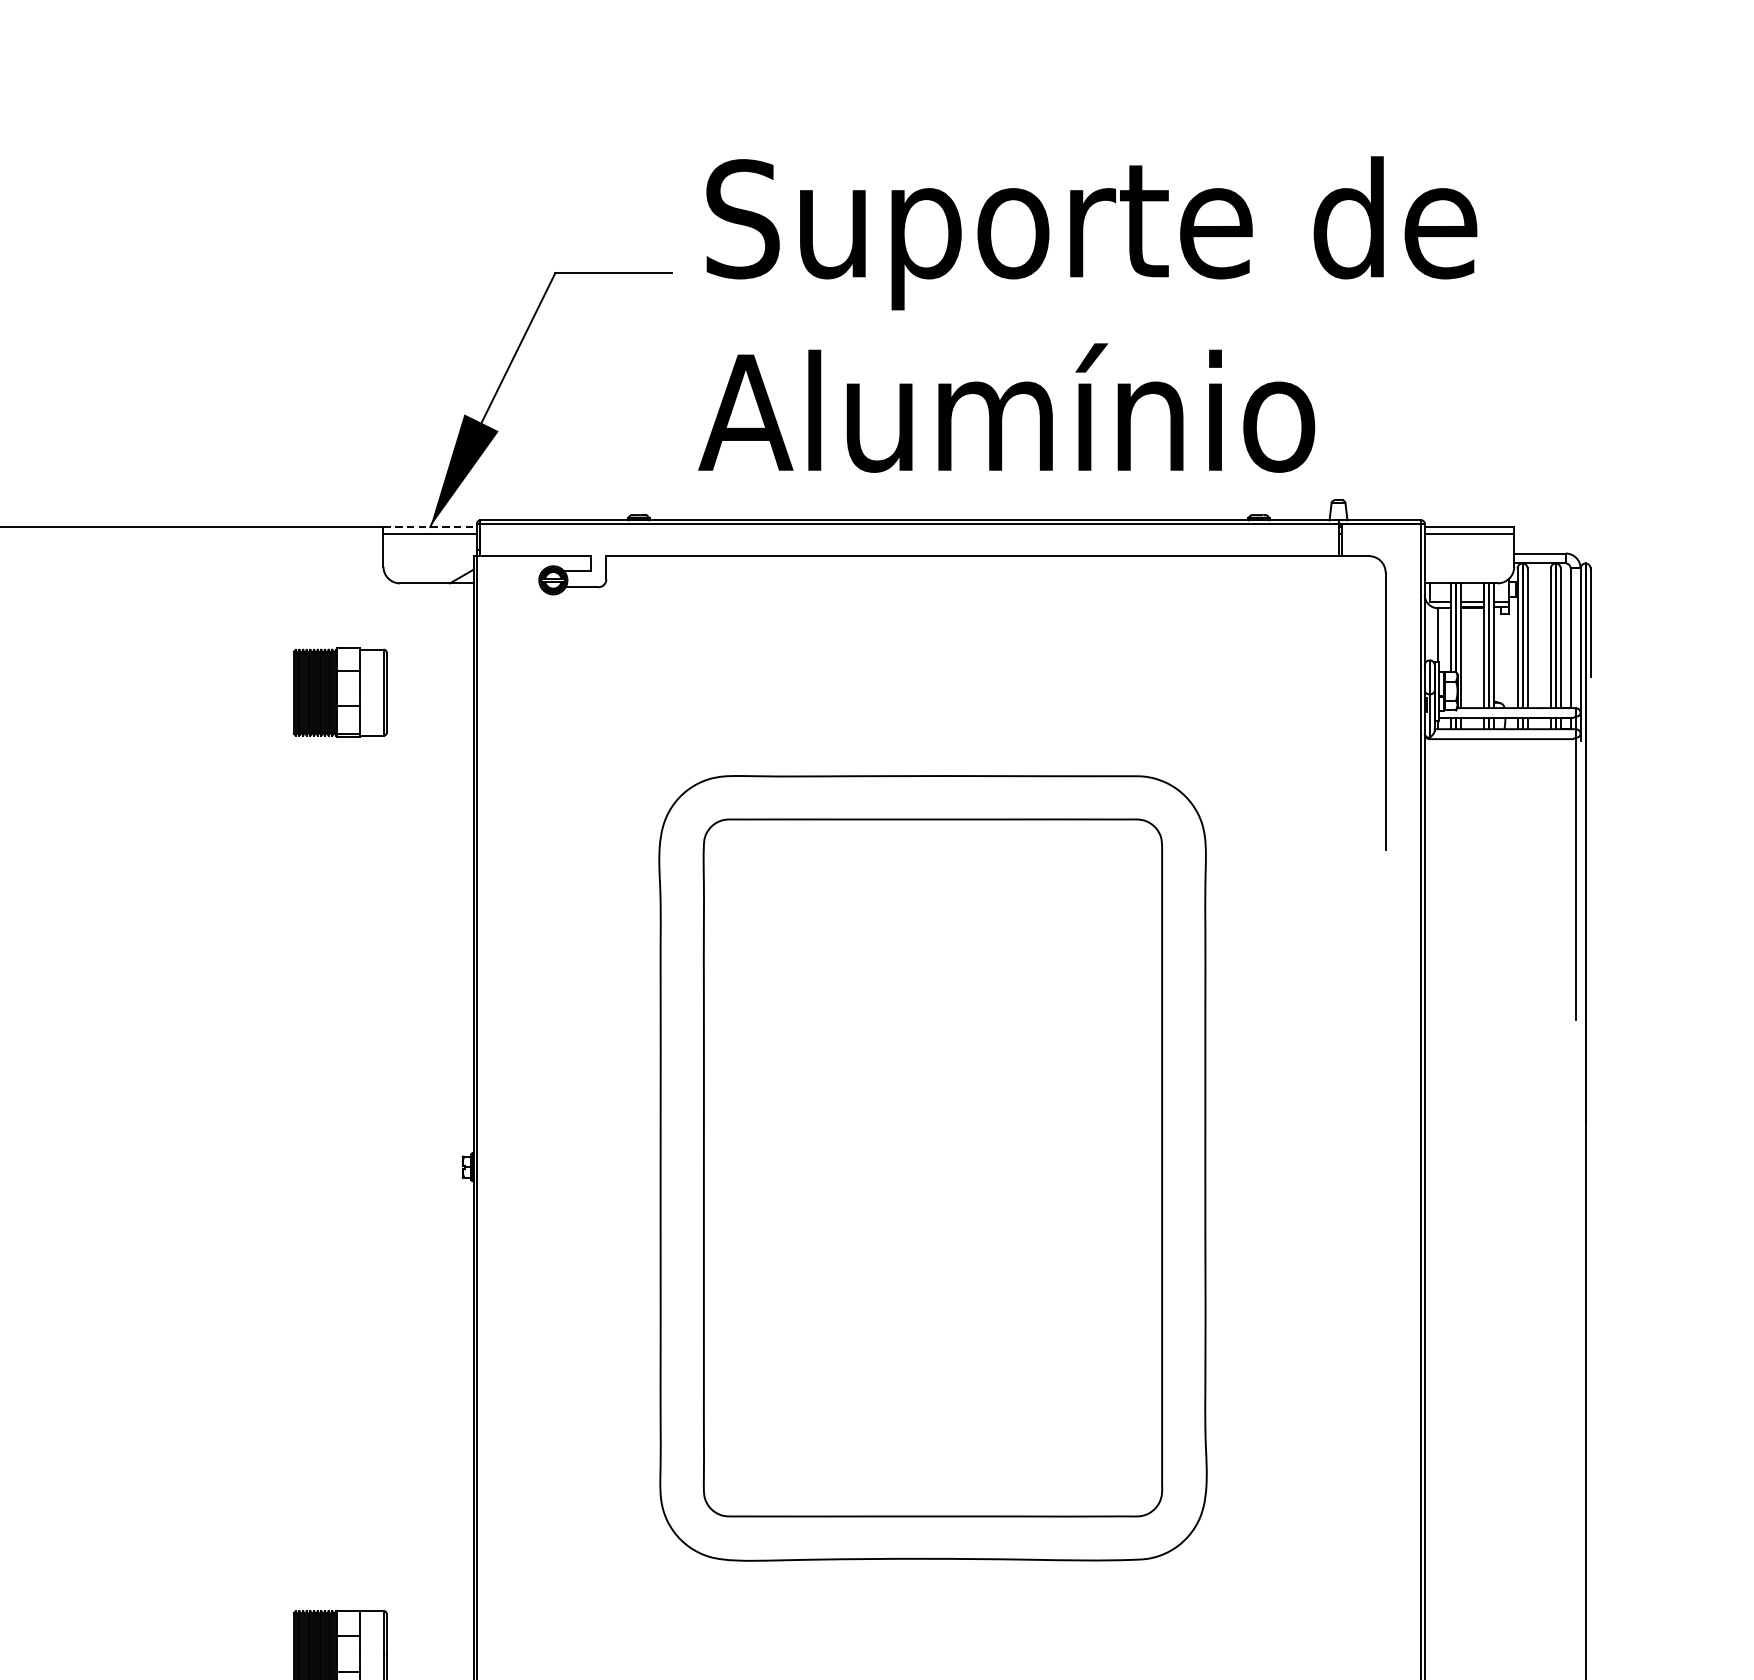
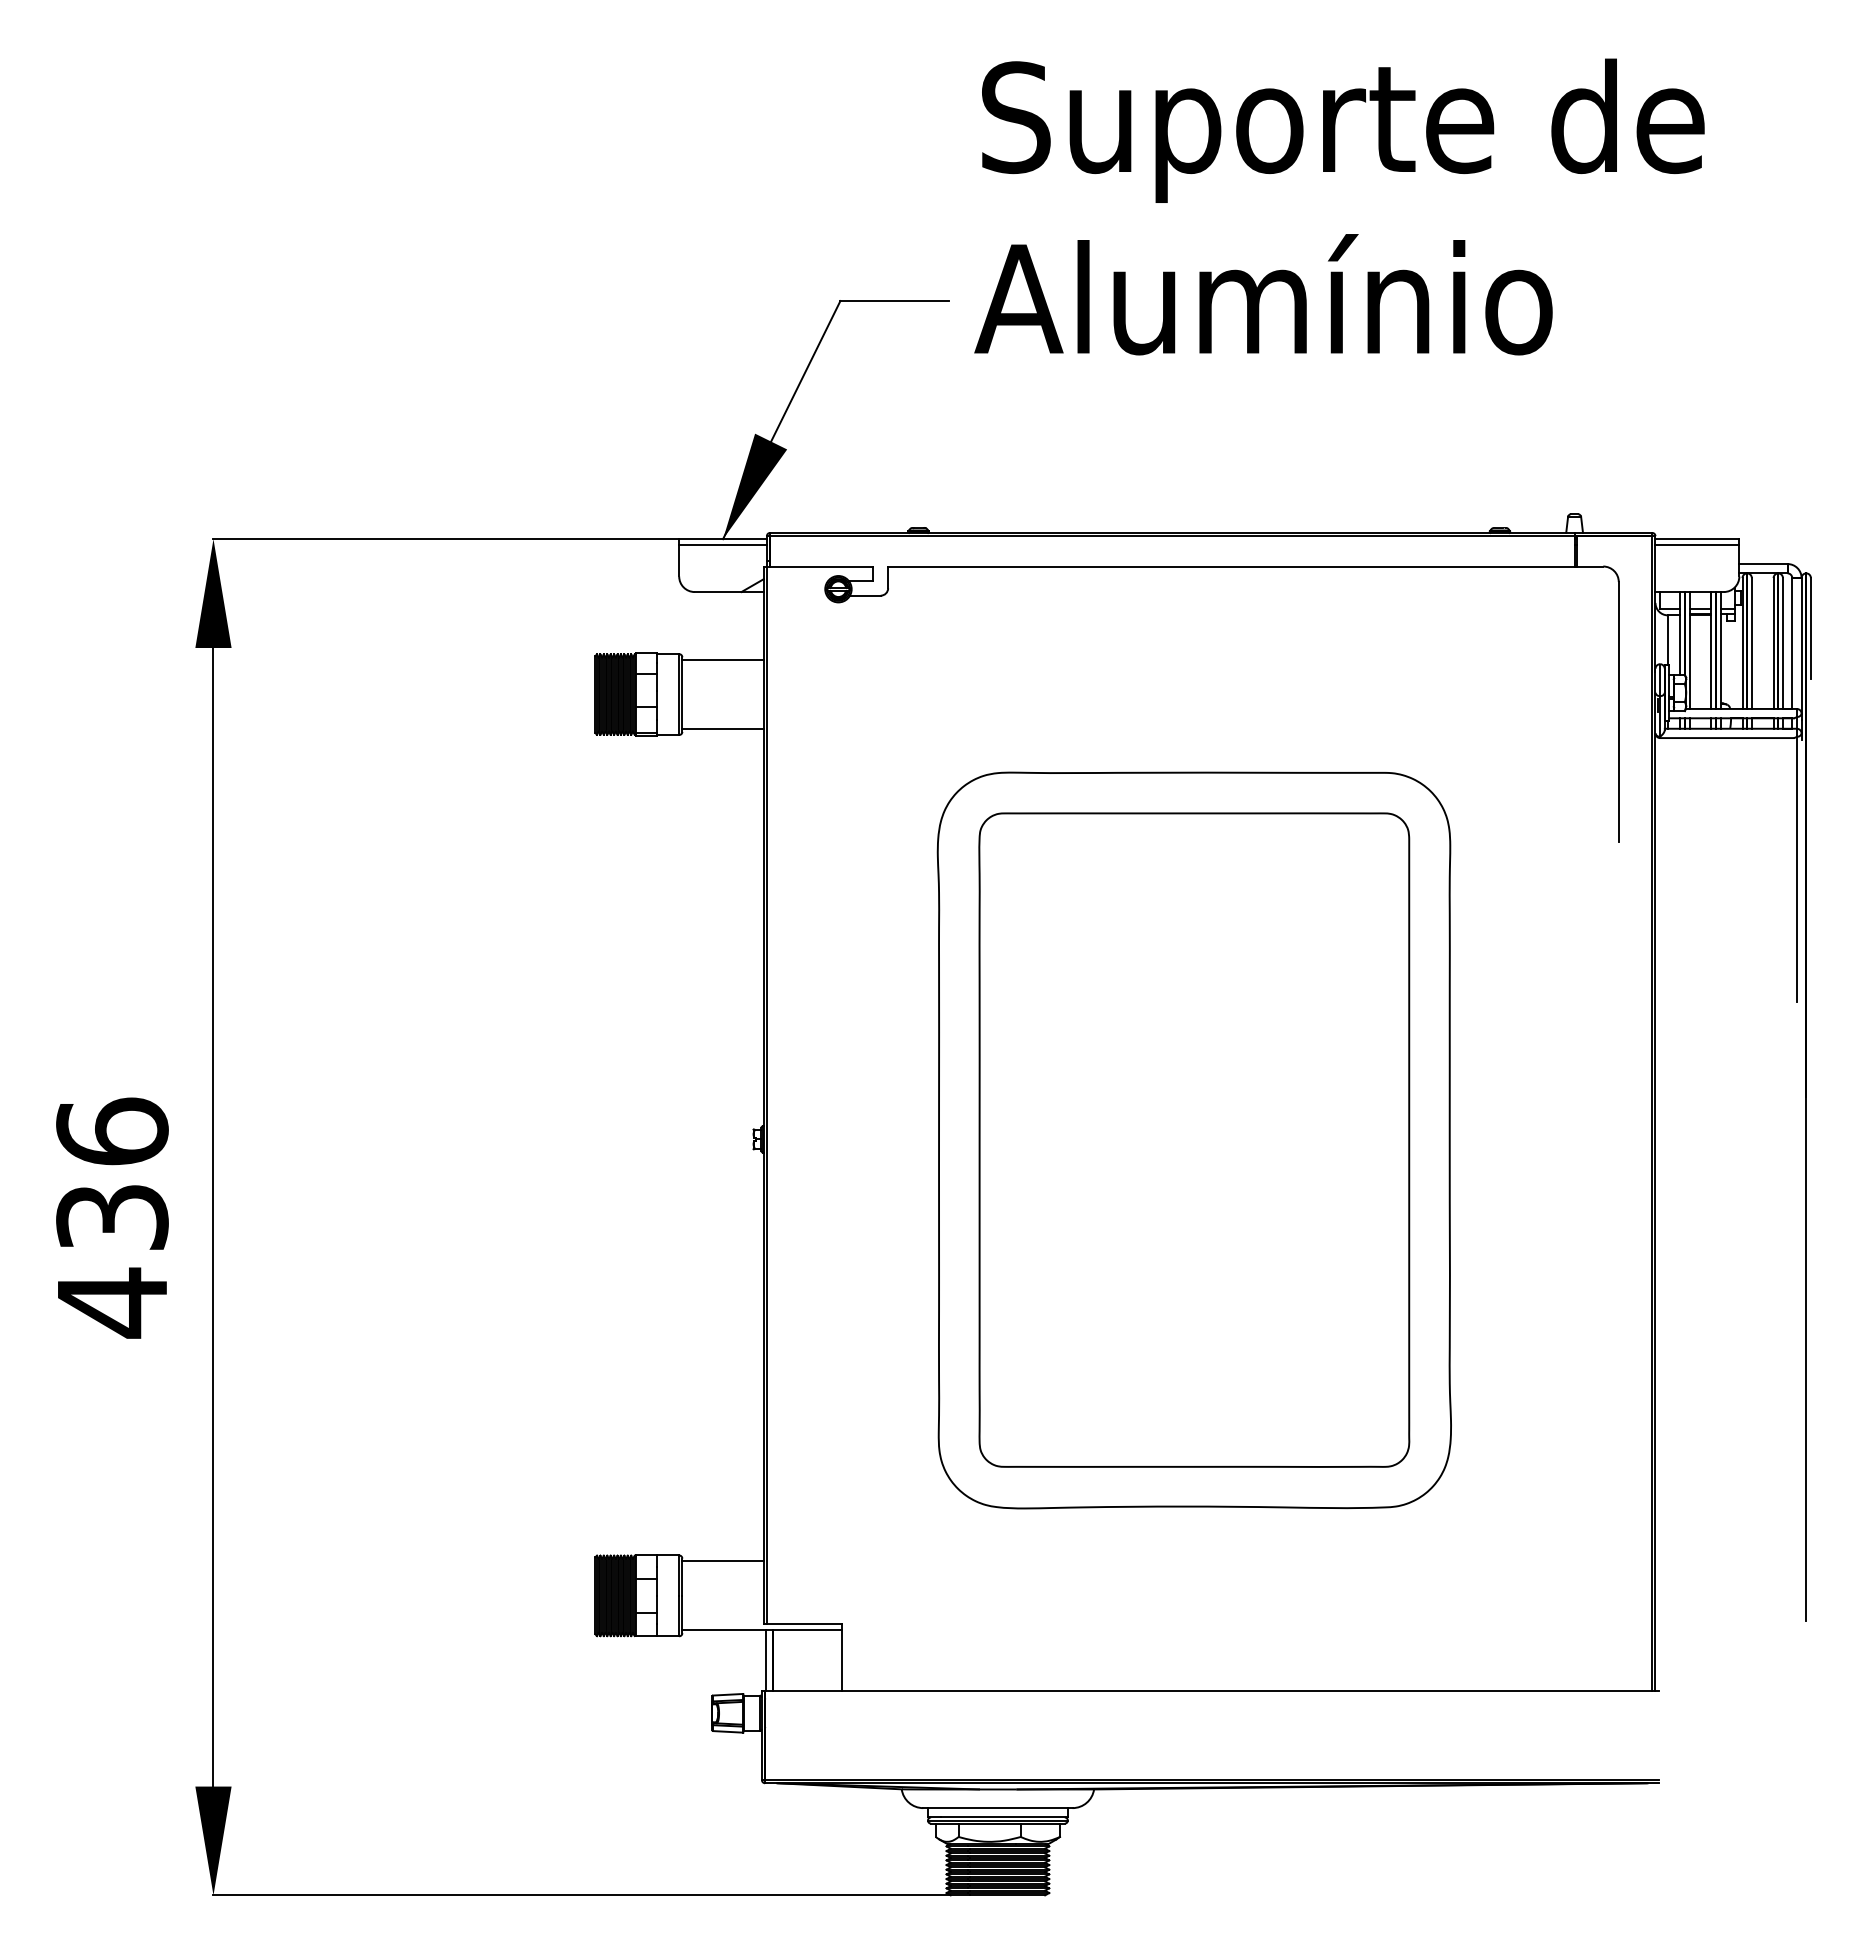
text: (1087, 314) -> (1339, 206), moved
line: (430, 527) -> (723, 539), dashed -> solid
line: (429, 656) -> (722, 660), added
line: (429, 729) -> (722, 729), added
line: (429, 1617) -> (722, 1561), added

